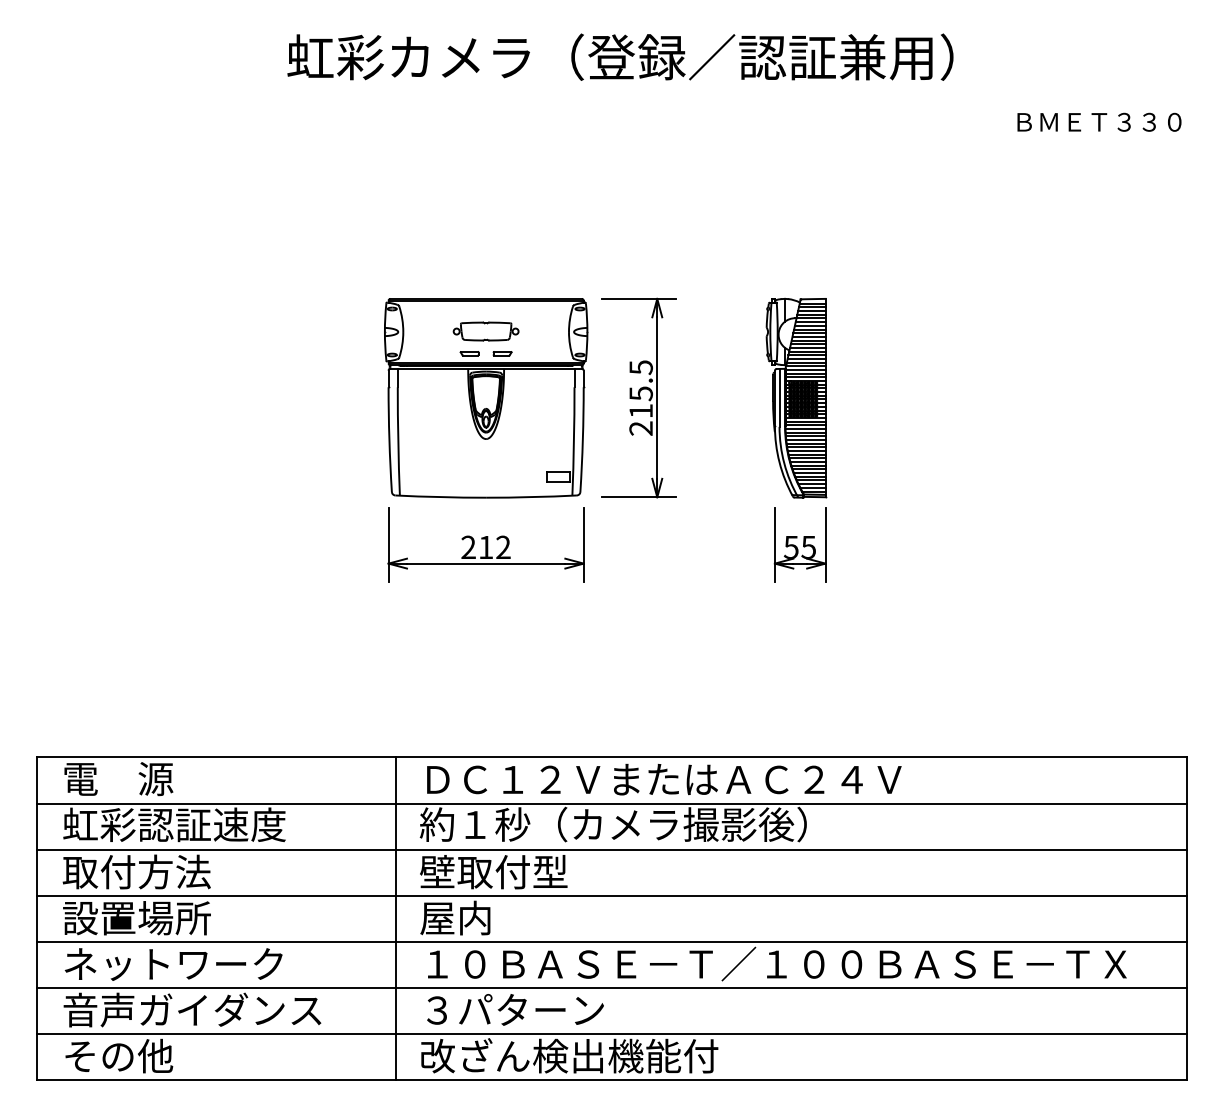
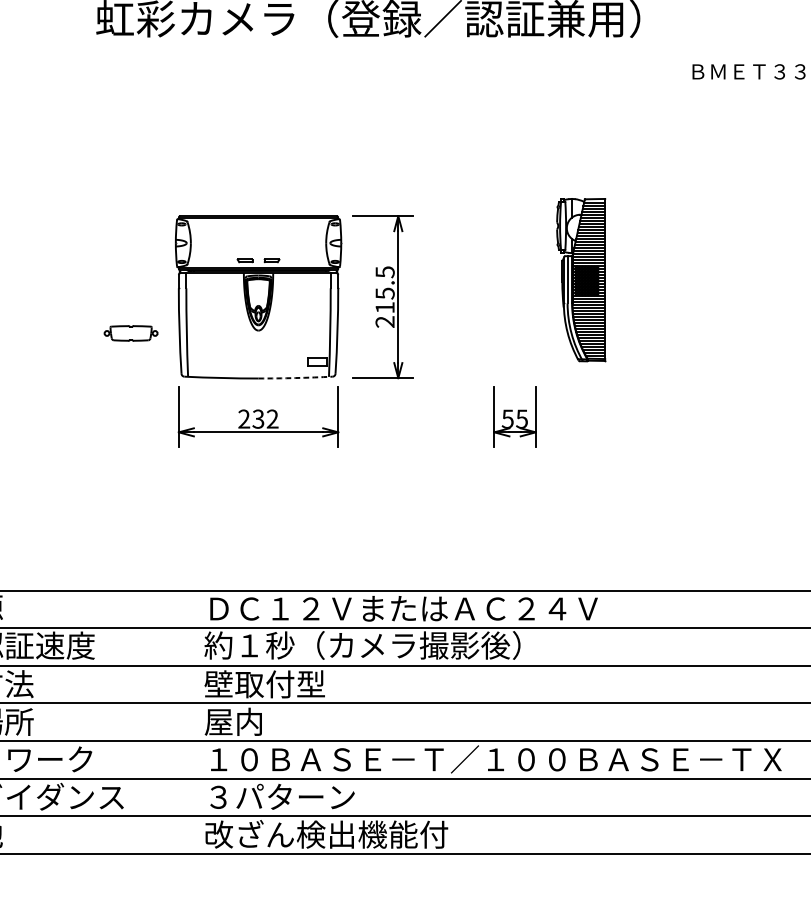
part: (485, 331) -> (130, 333), moved
part: (796, 397) -> (581, 279), moved
arc: (531, 497) -> (295, 378), solid -> dashed
text: (485, 547) -> (258, 419), 212 -> 232
line: (395, 918) -> (184, 722), removed

